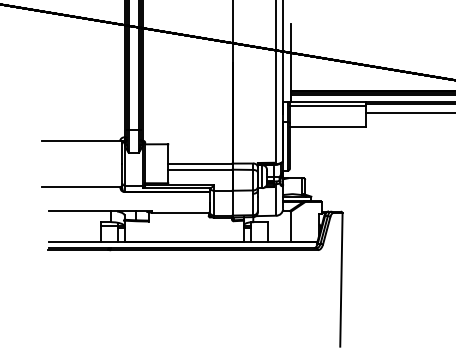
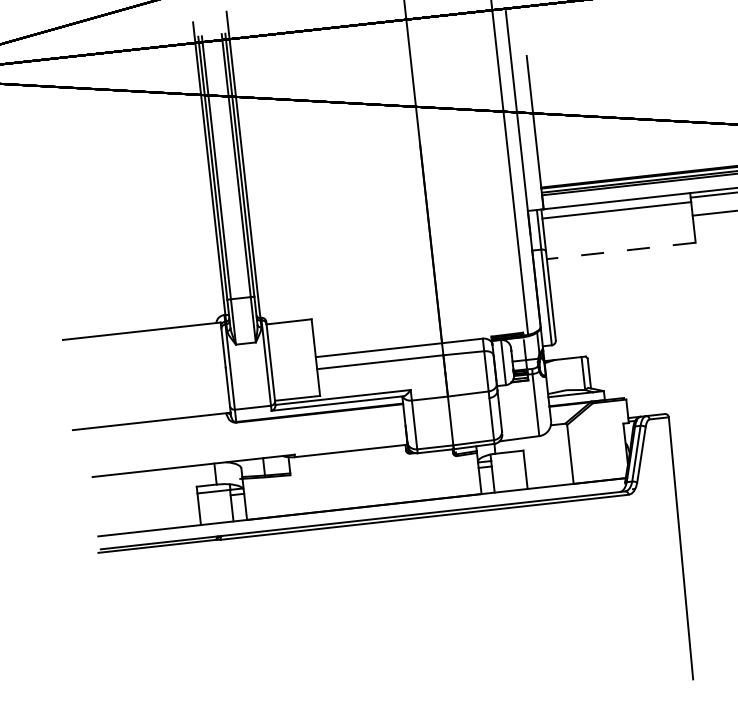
line: (327, 127) -> (620, 251), solid -> dashed

